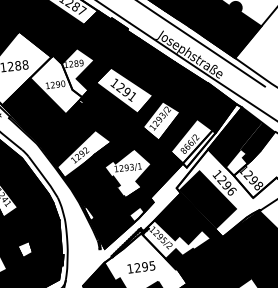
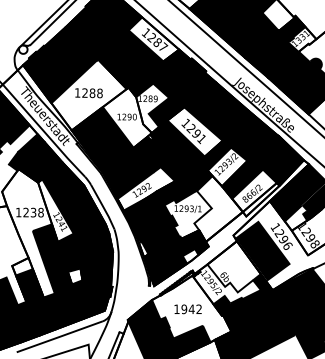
fill: (158, 163) -> (218, 208), removed
fill: (180, 218) -> (233, 266), removed
text: (144, 267) -> (191, 309), 1295 -> 1942

